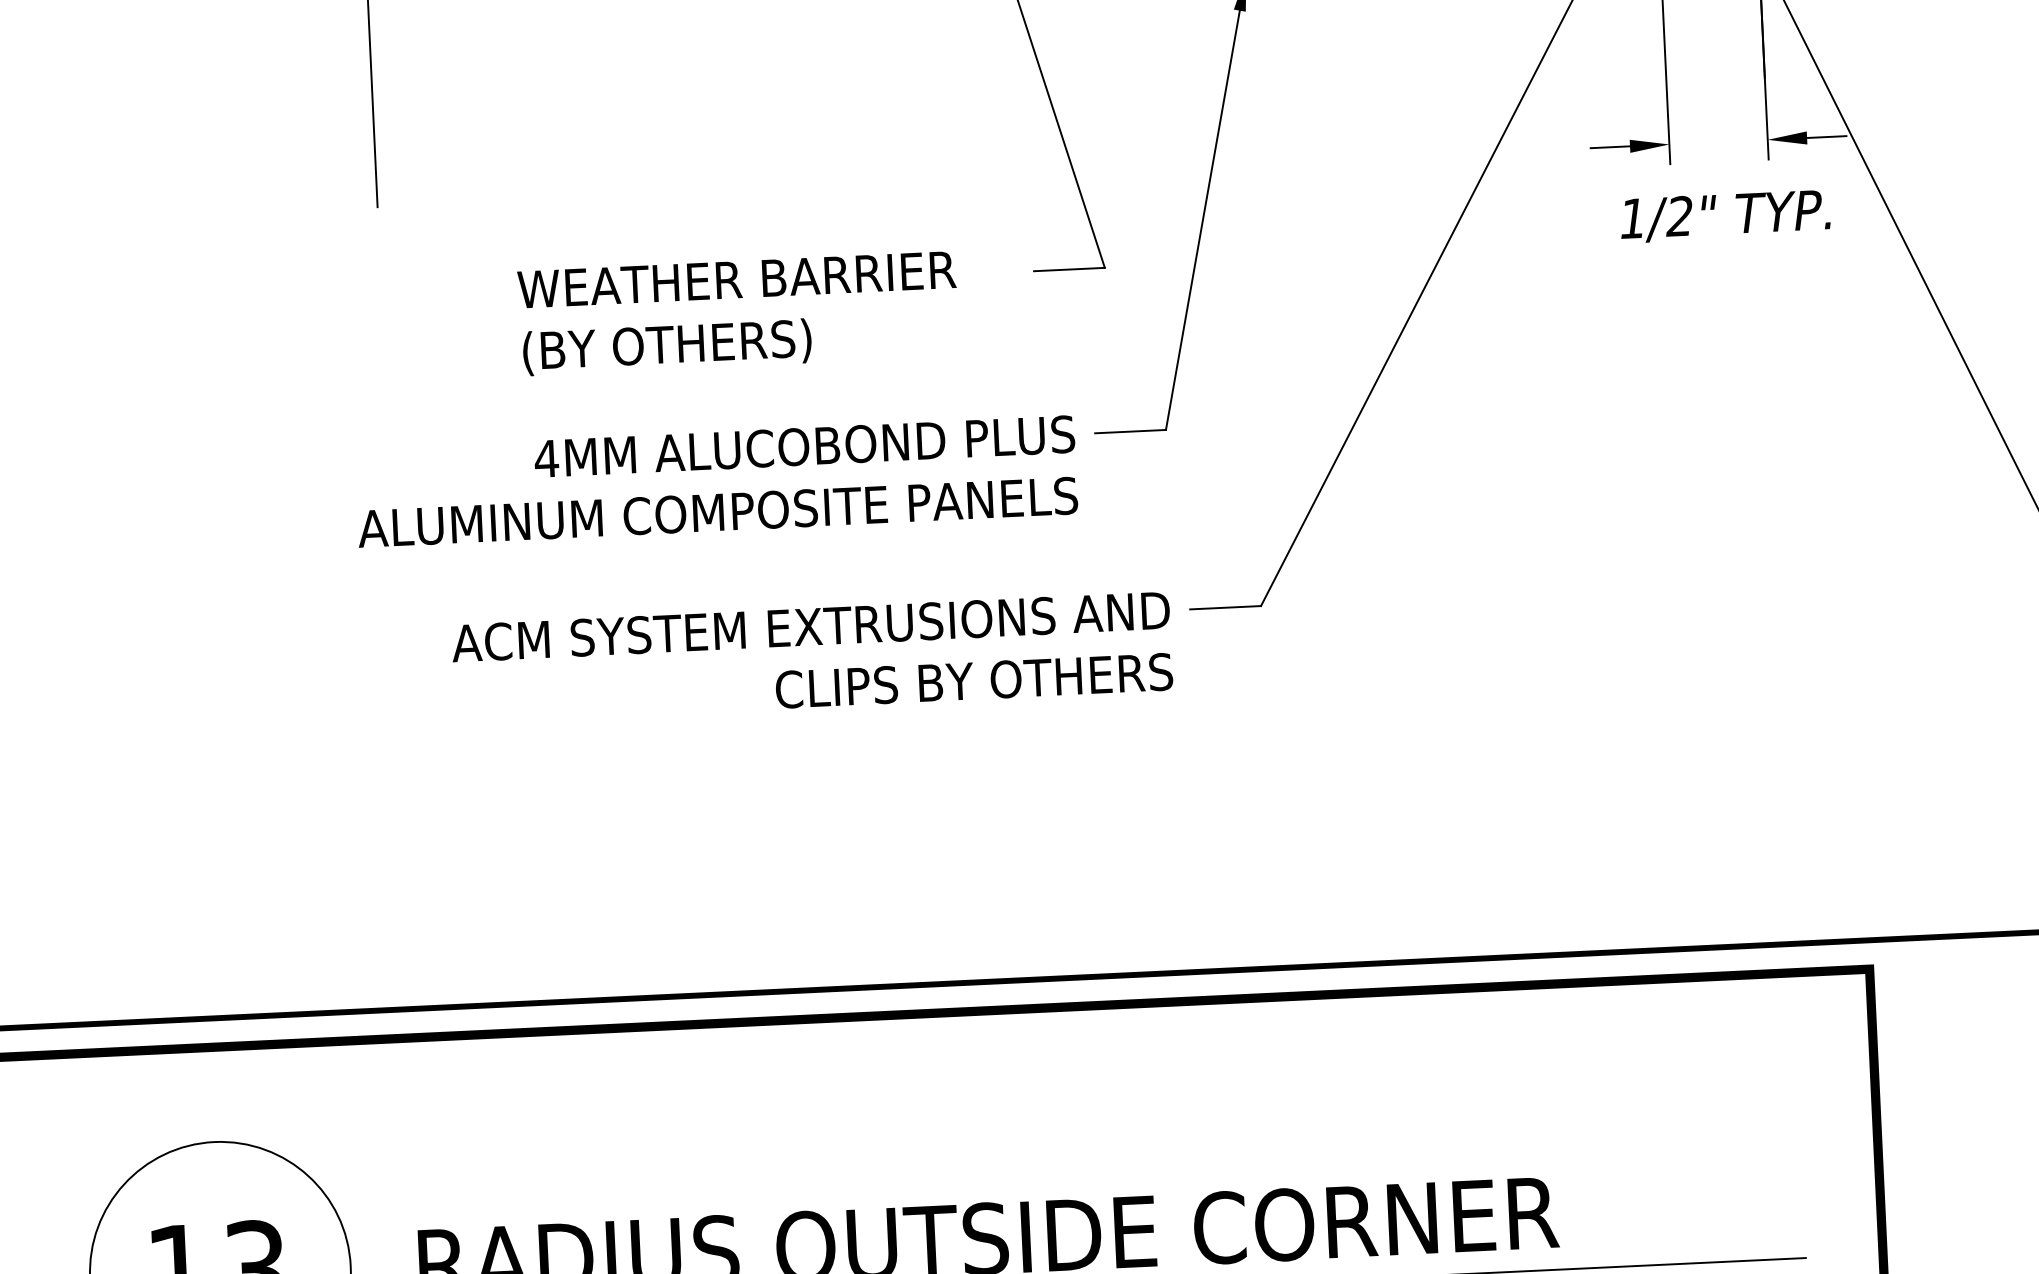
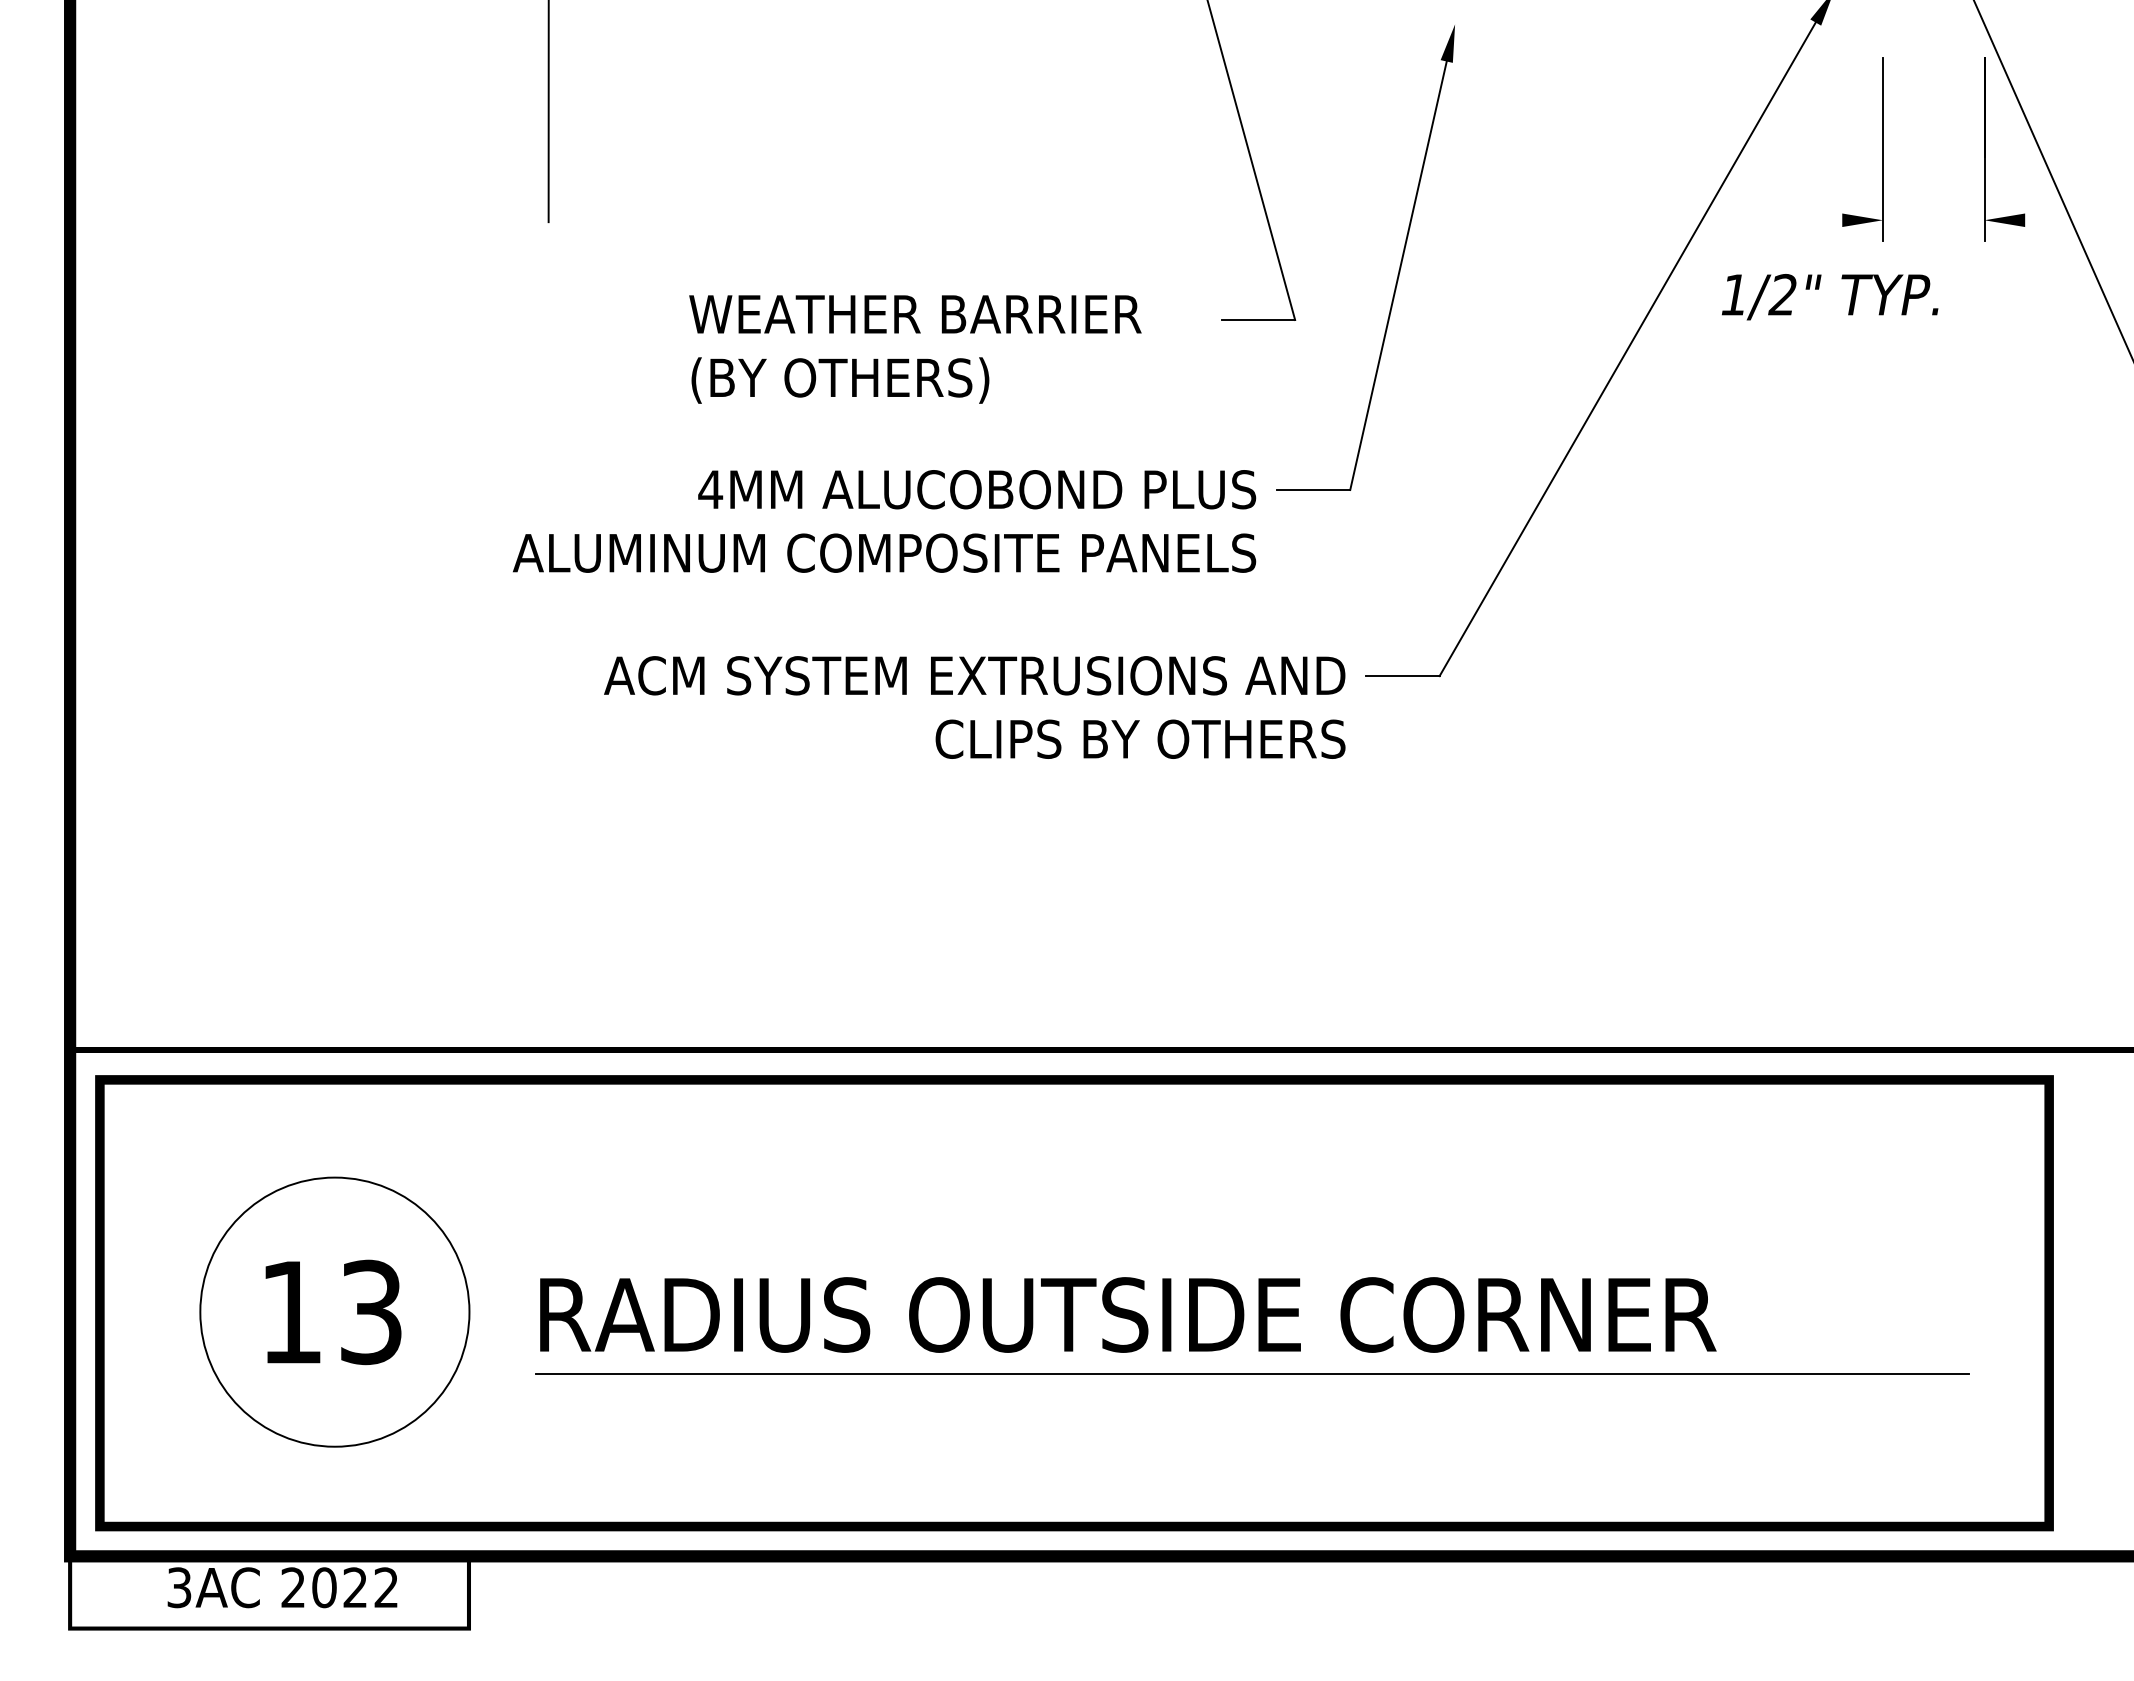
line: (1826, 137) -> (2045, 220), removed
line: (1609, 147) -> (1821, 220), removed
text: (1725, 216) -> (1830, 297), moved

